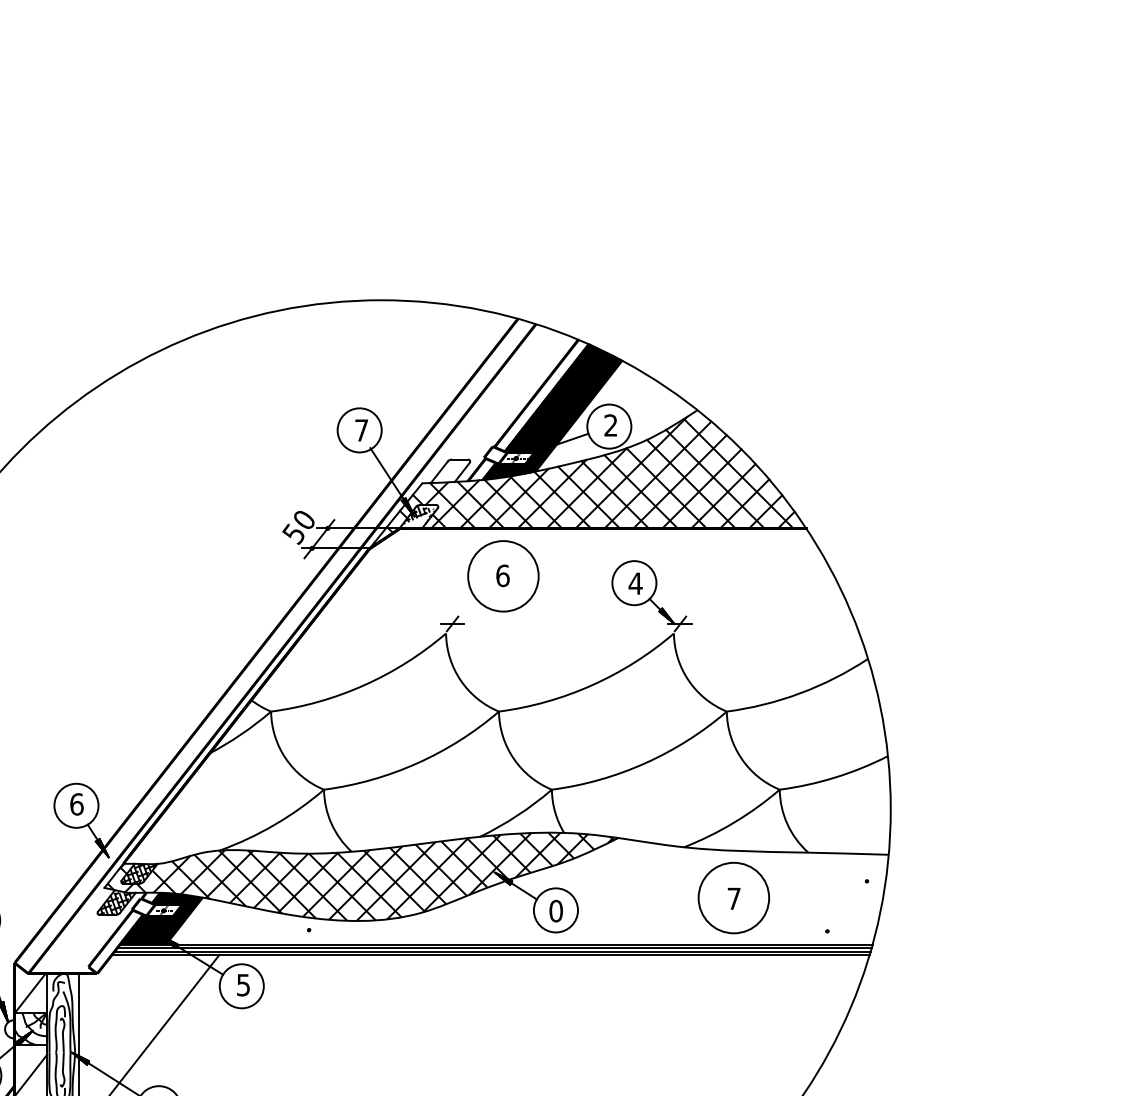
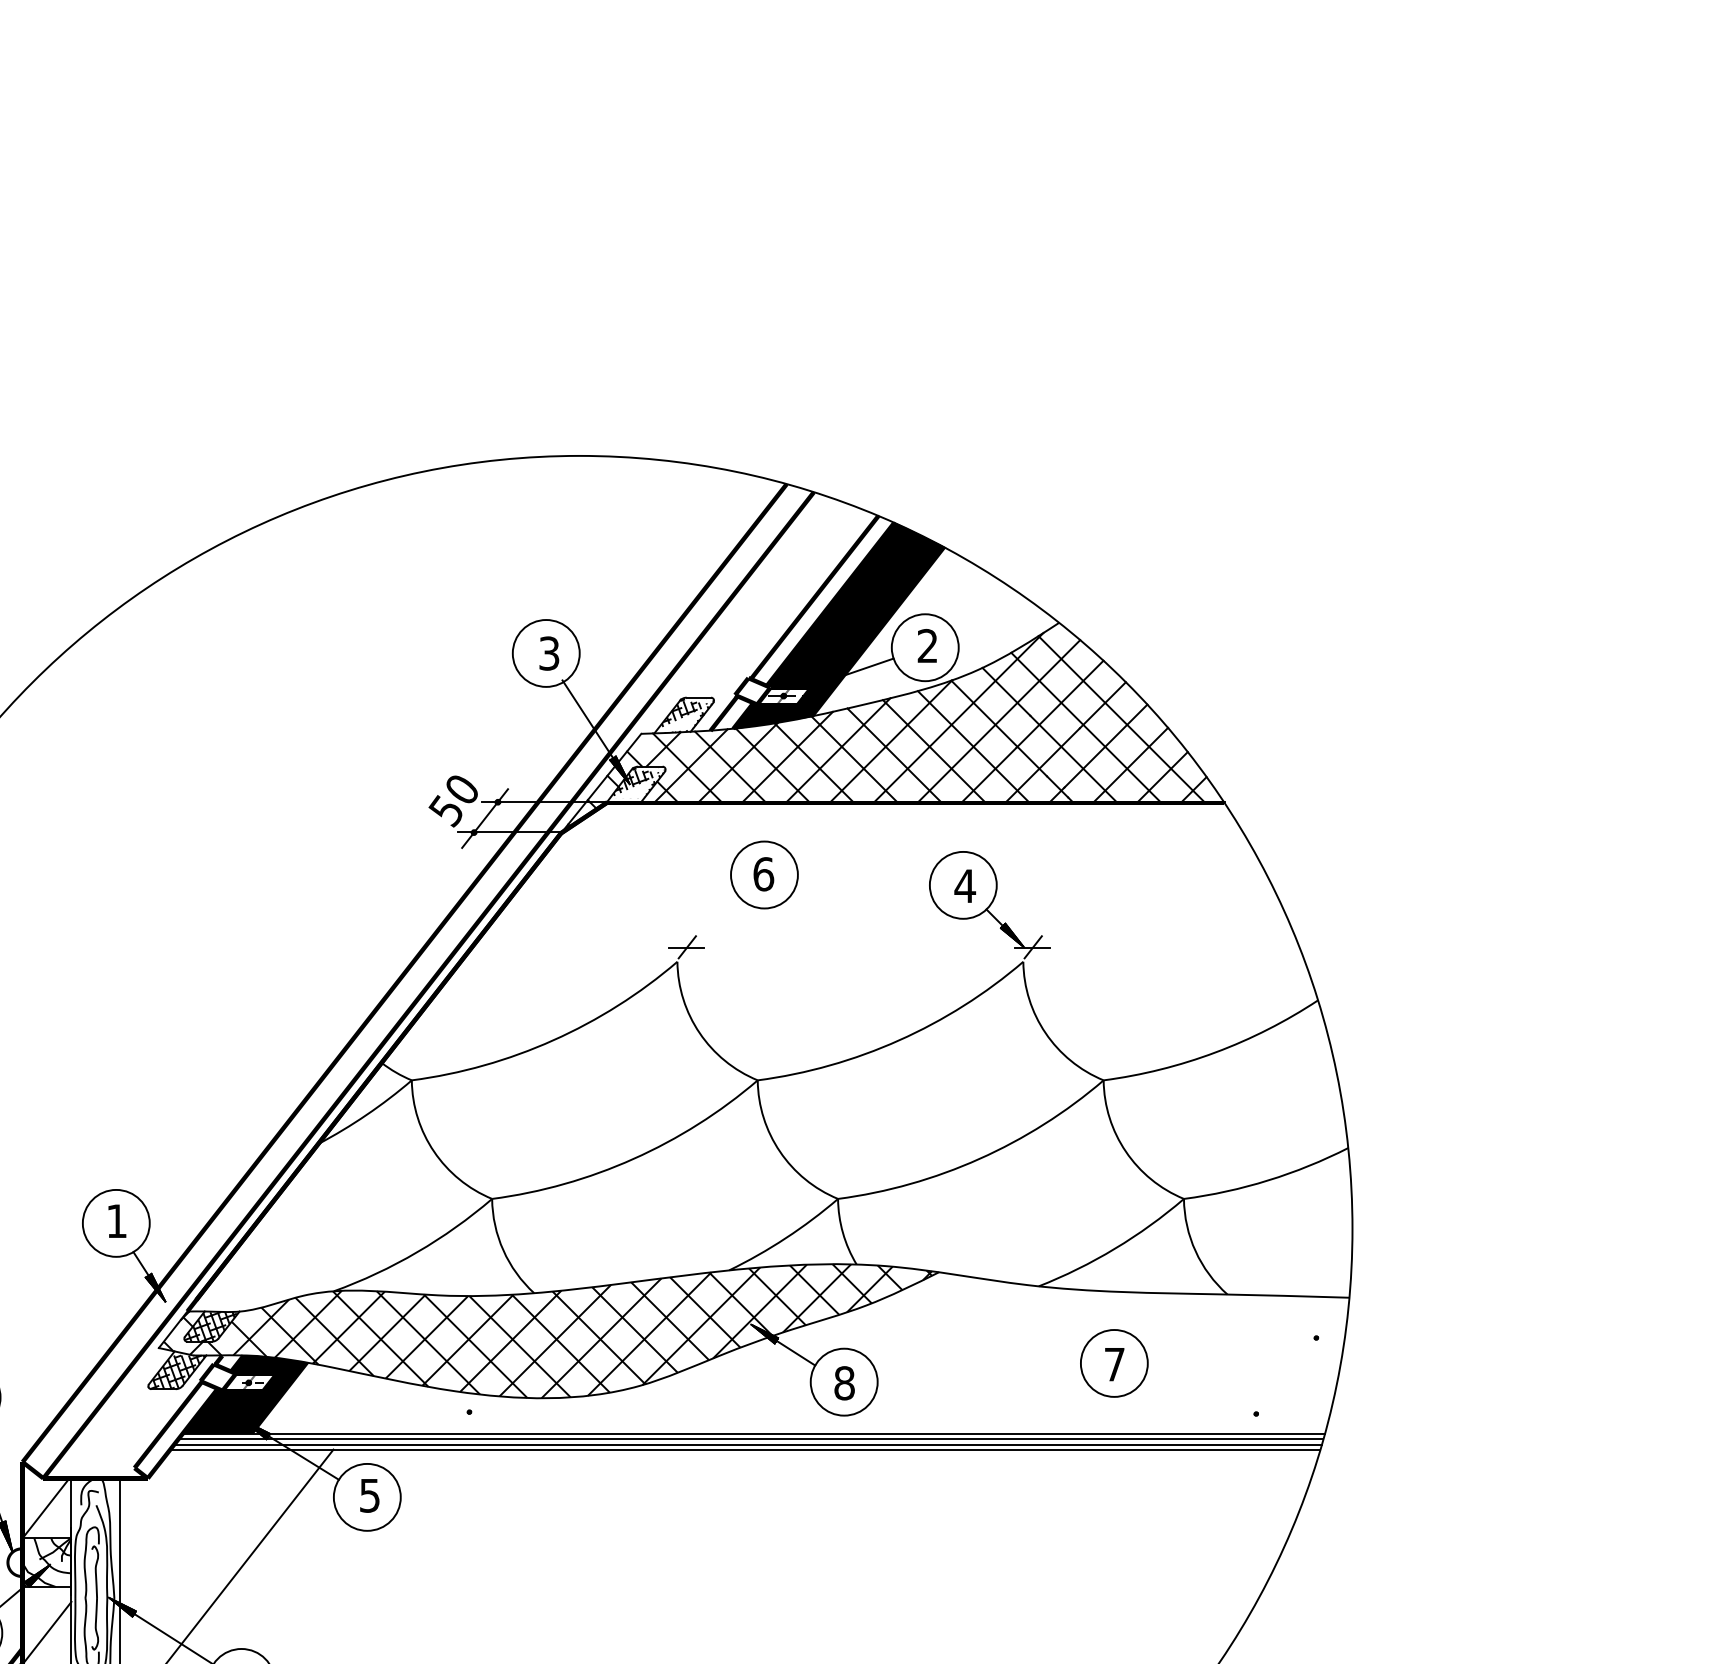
text: (361, 430) -> (549, 653), 7 -> 3
hatch: (451, 471) -> (685, 715), added
circle: (503, 576) -> (764, 875), size x0.62
text: (76, 804) -> (116, 1221), 6 -> 1
circle: (733, 898) -> (1113, 1364), size x0.62
text: (555, 911) -> (843, 1383), 0 -> 8

